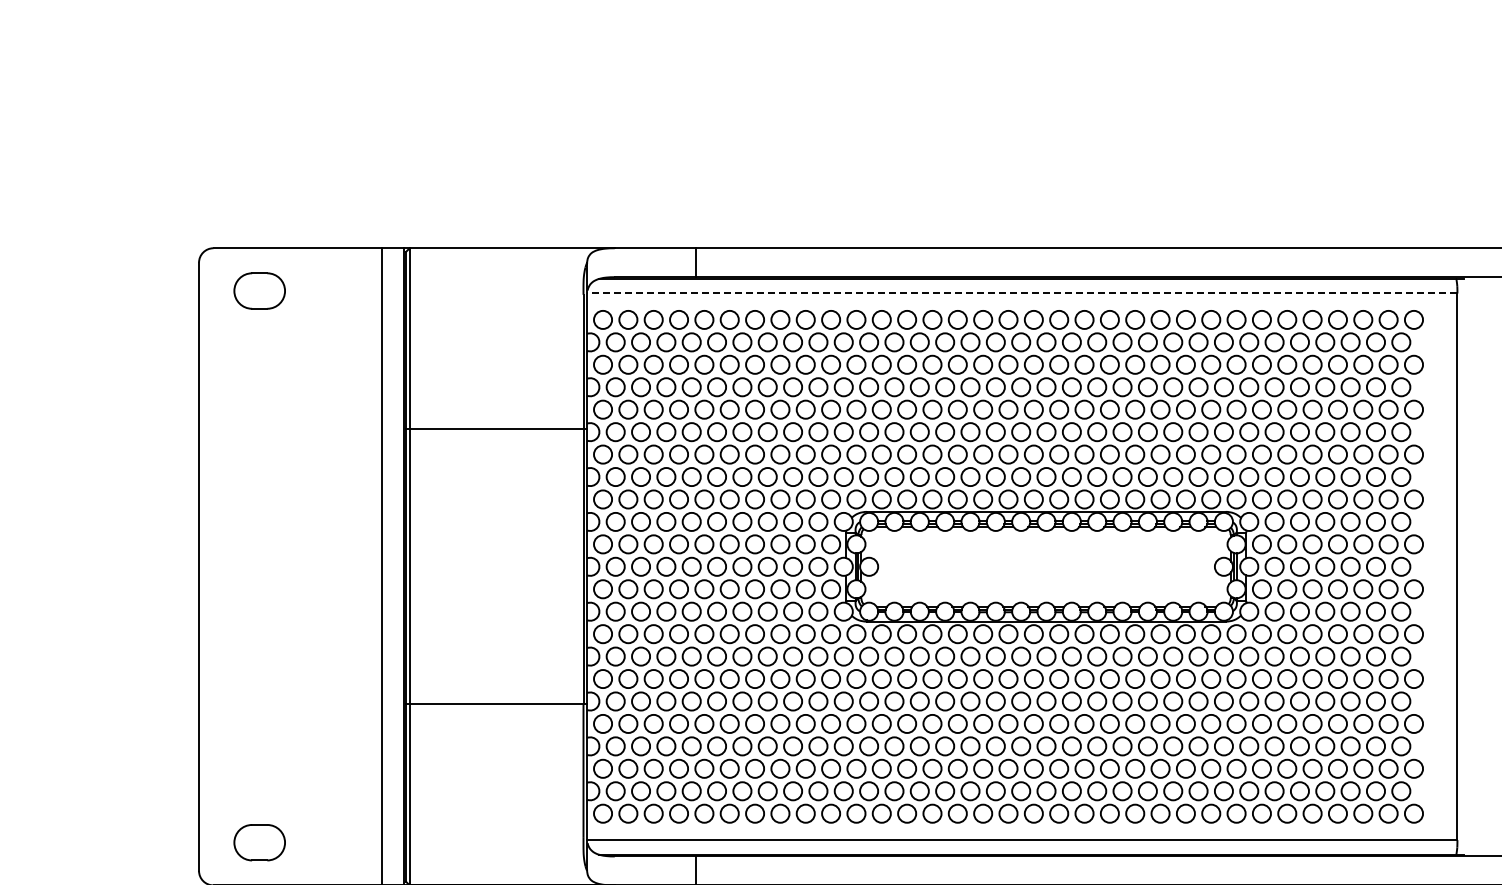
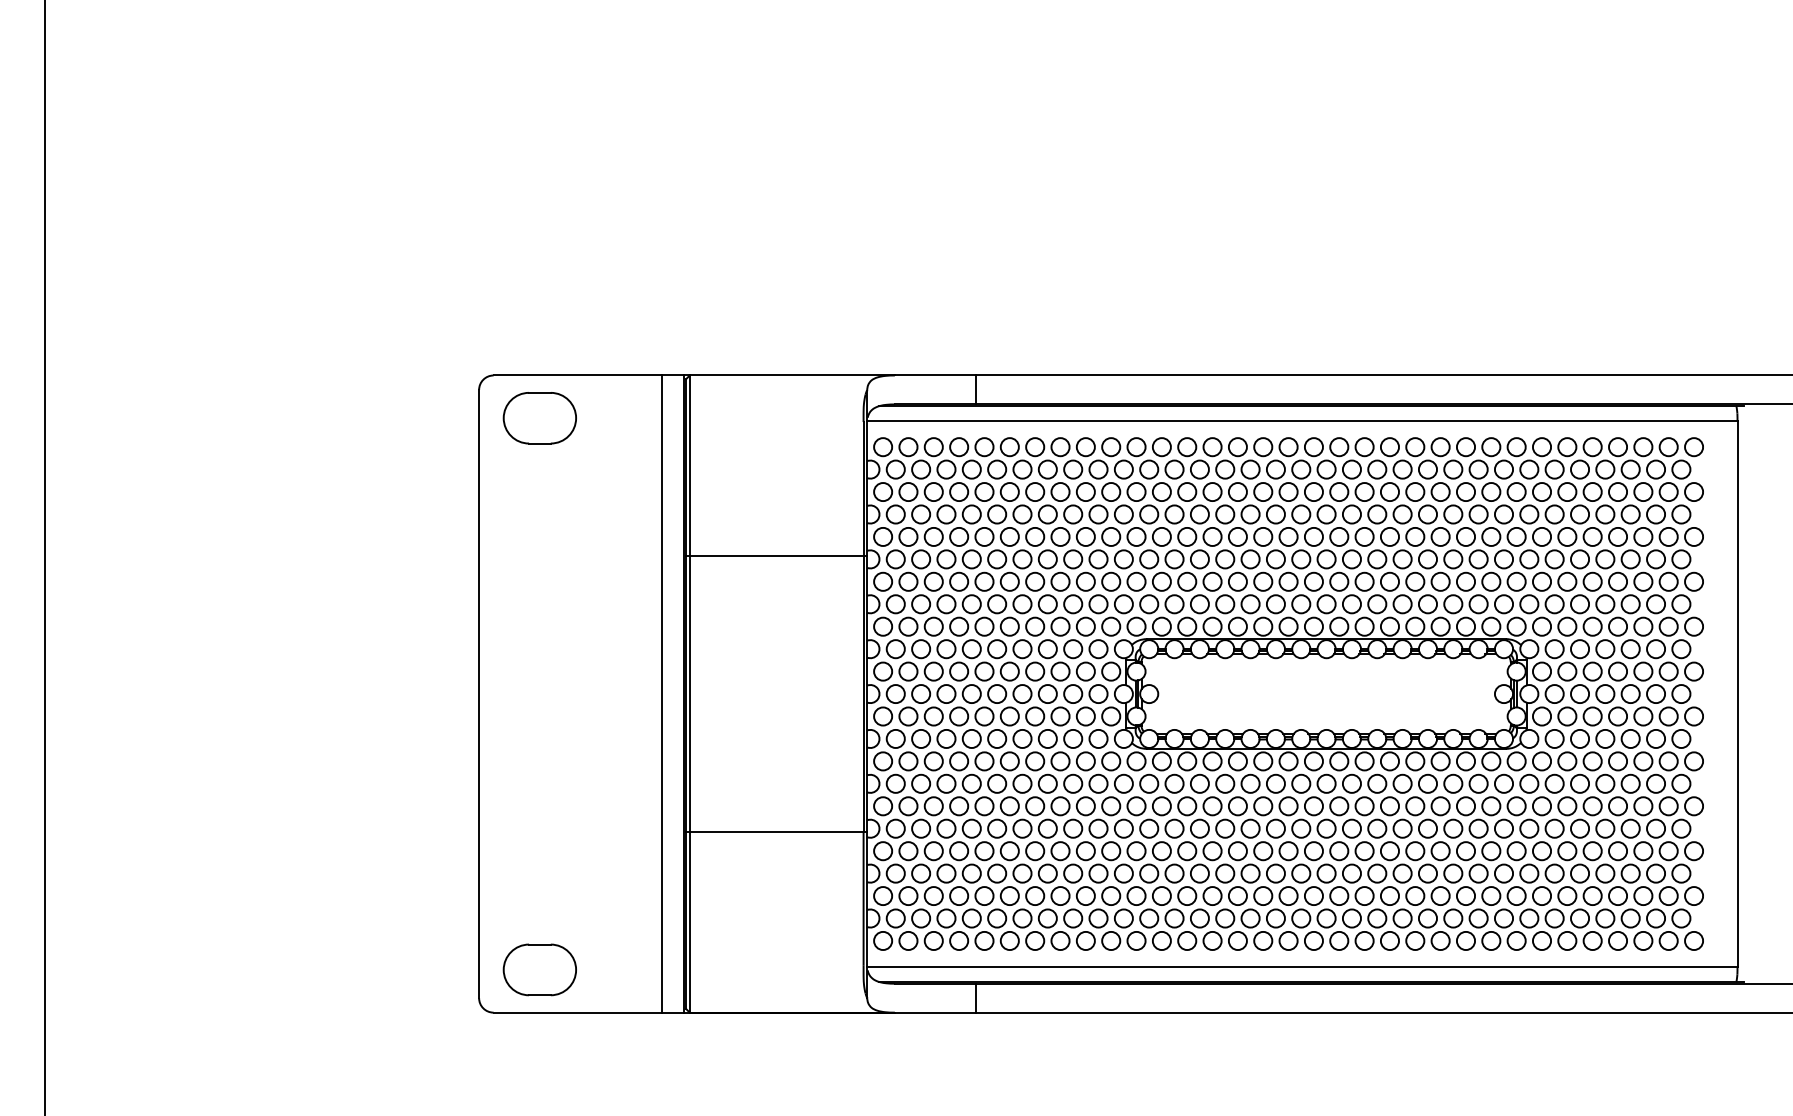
part: (259, 291) -> (539, 418), size x1.43
line: (1021, 293) -> (1301, 420), dashed -> solid
part: (259, 842) -> (539, 969), size x1.43

